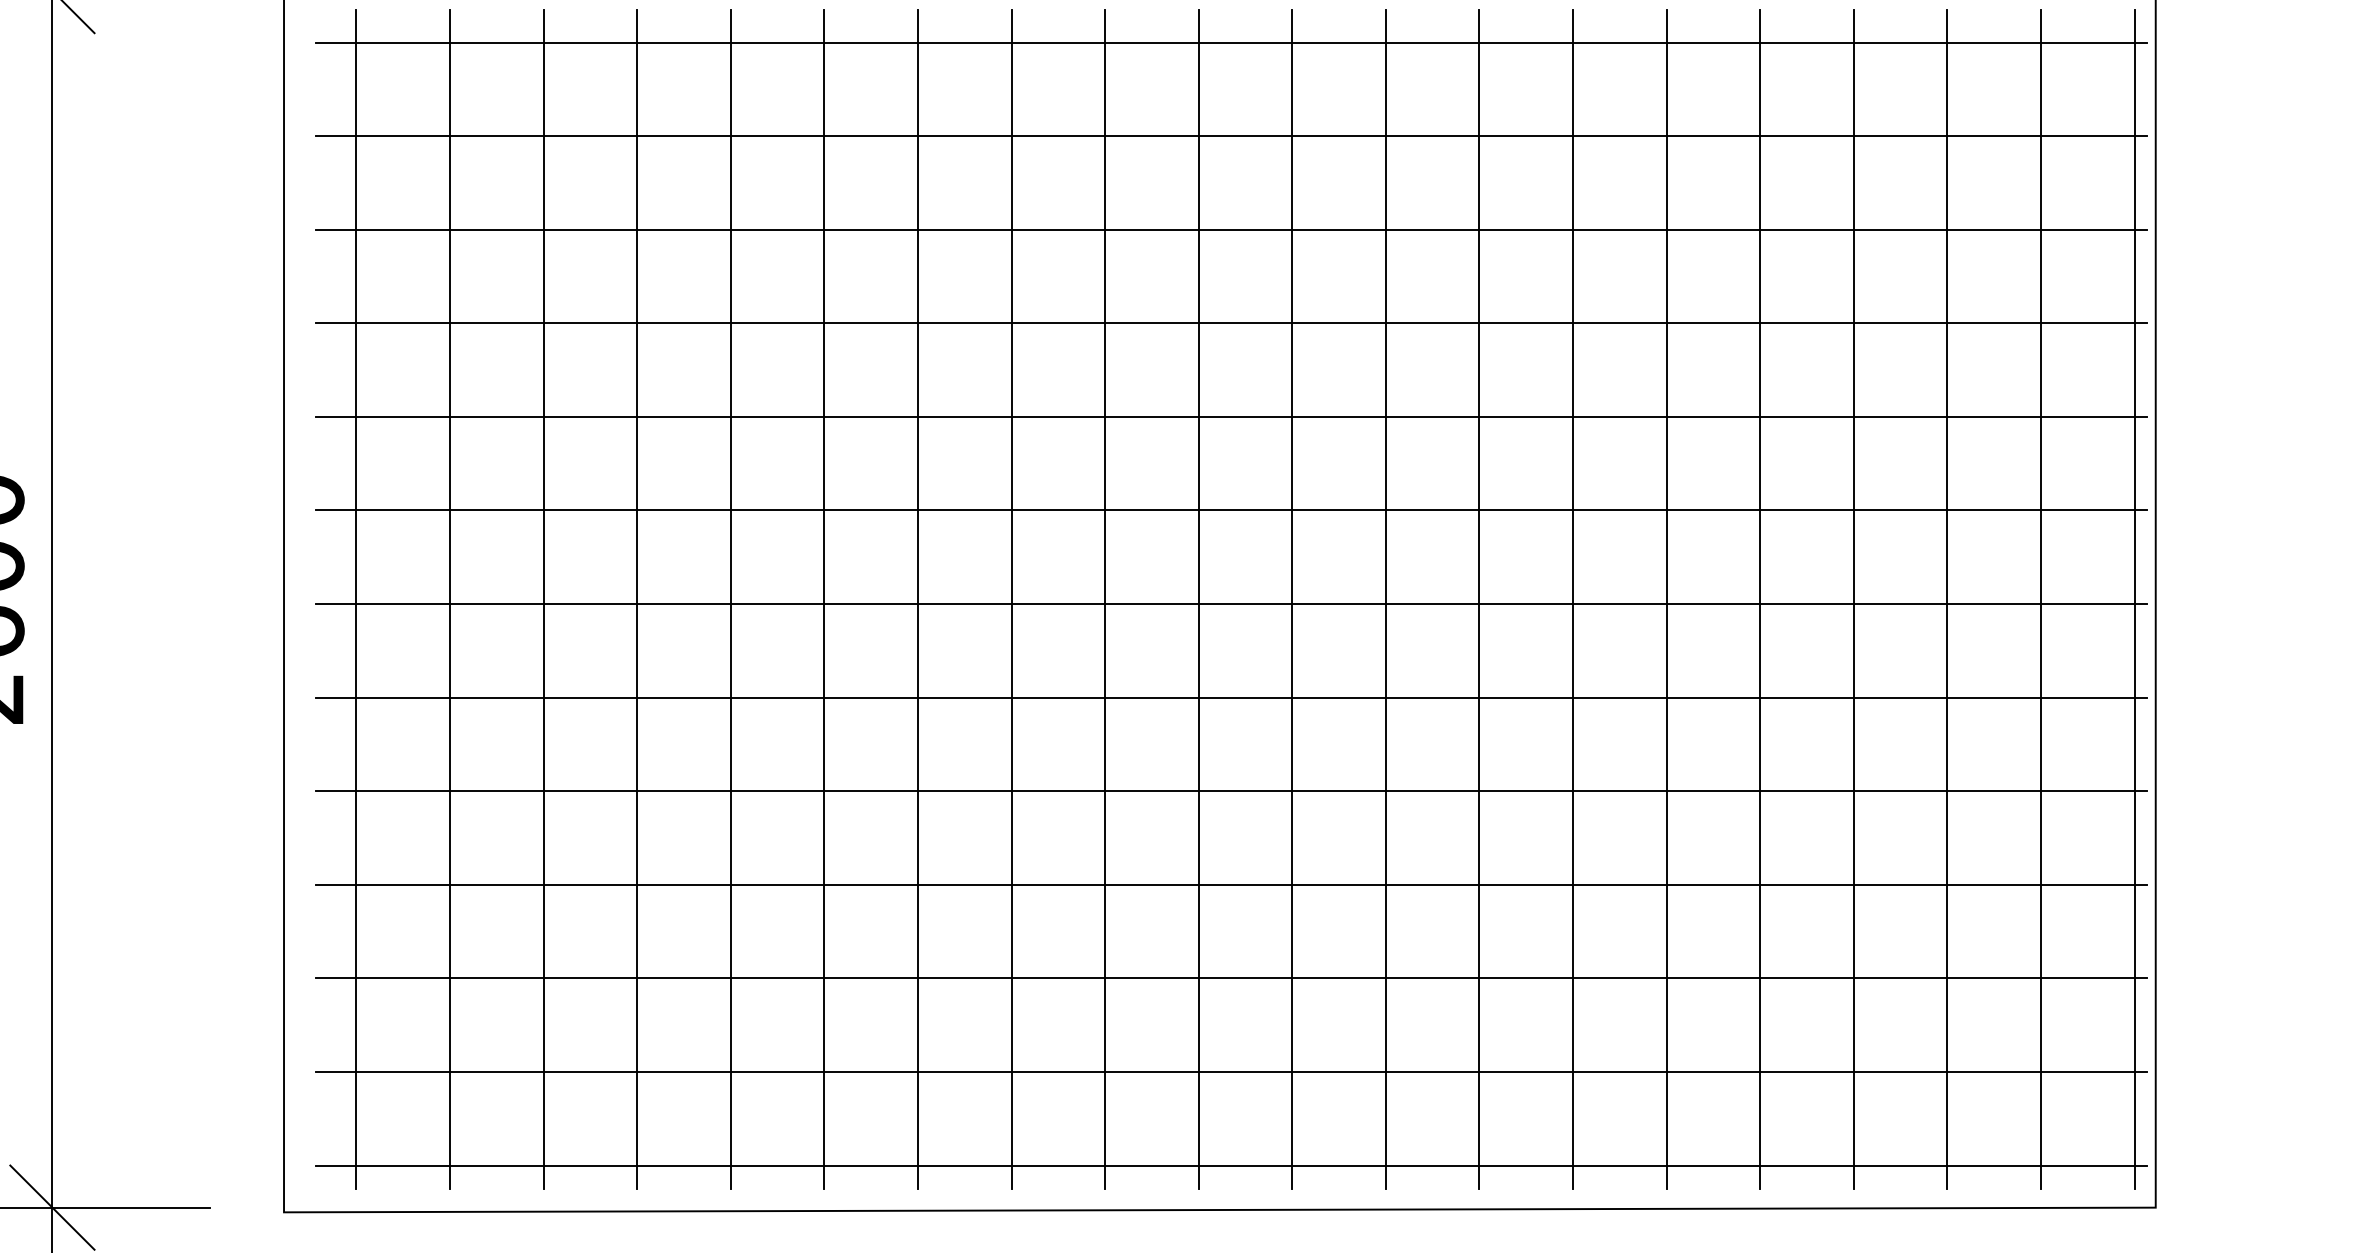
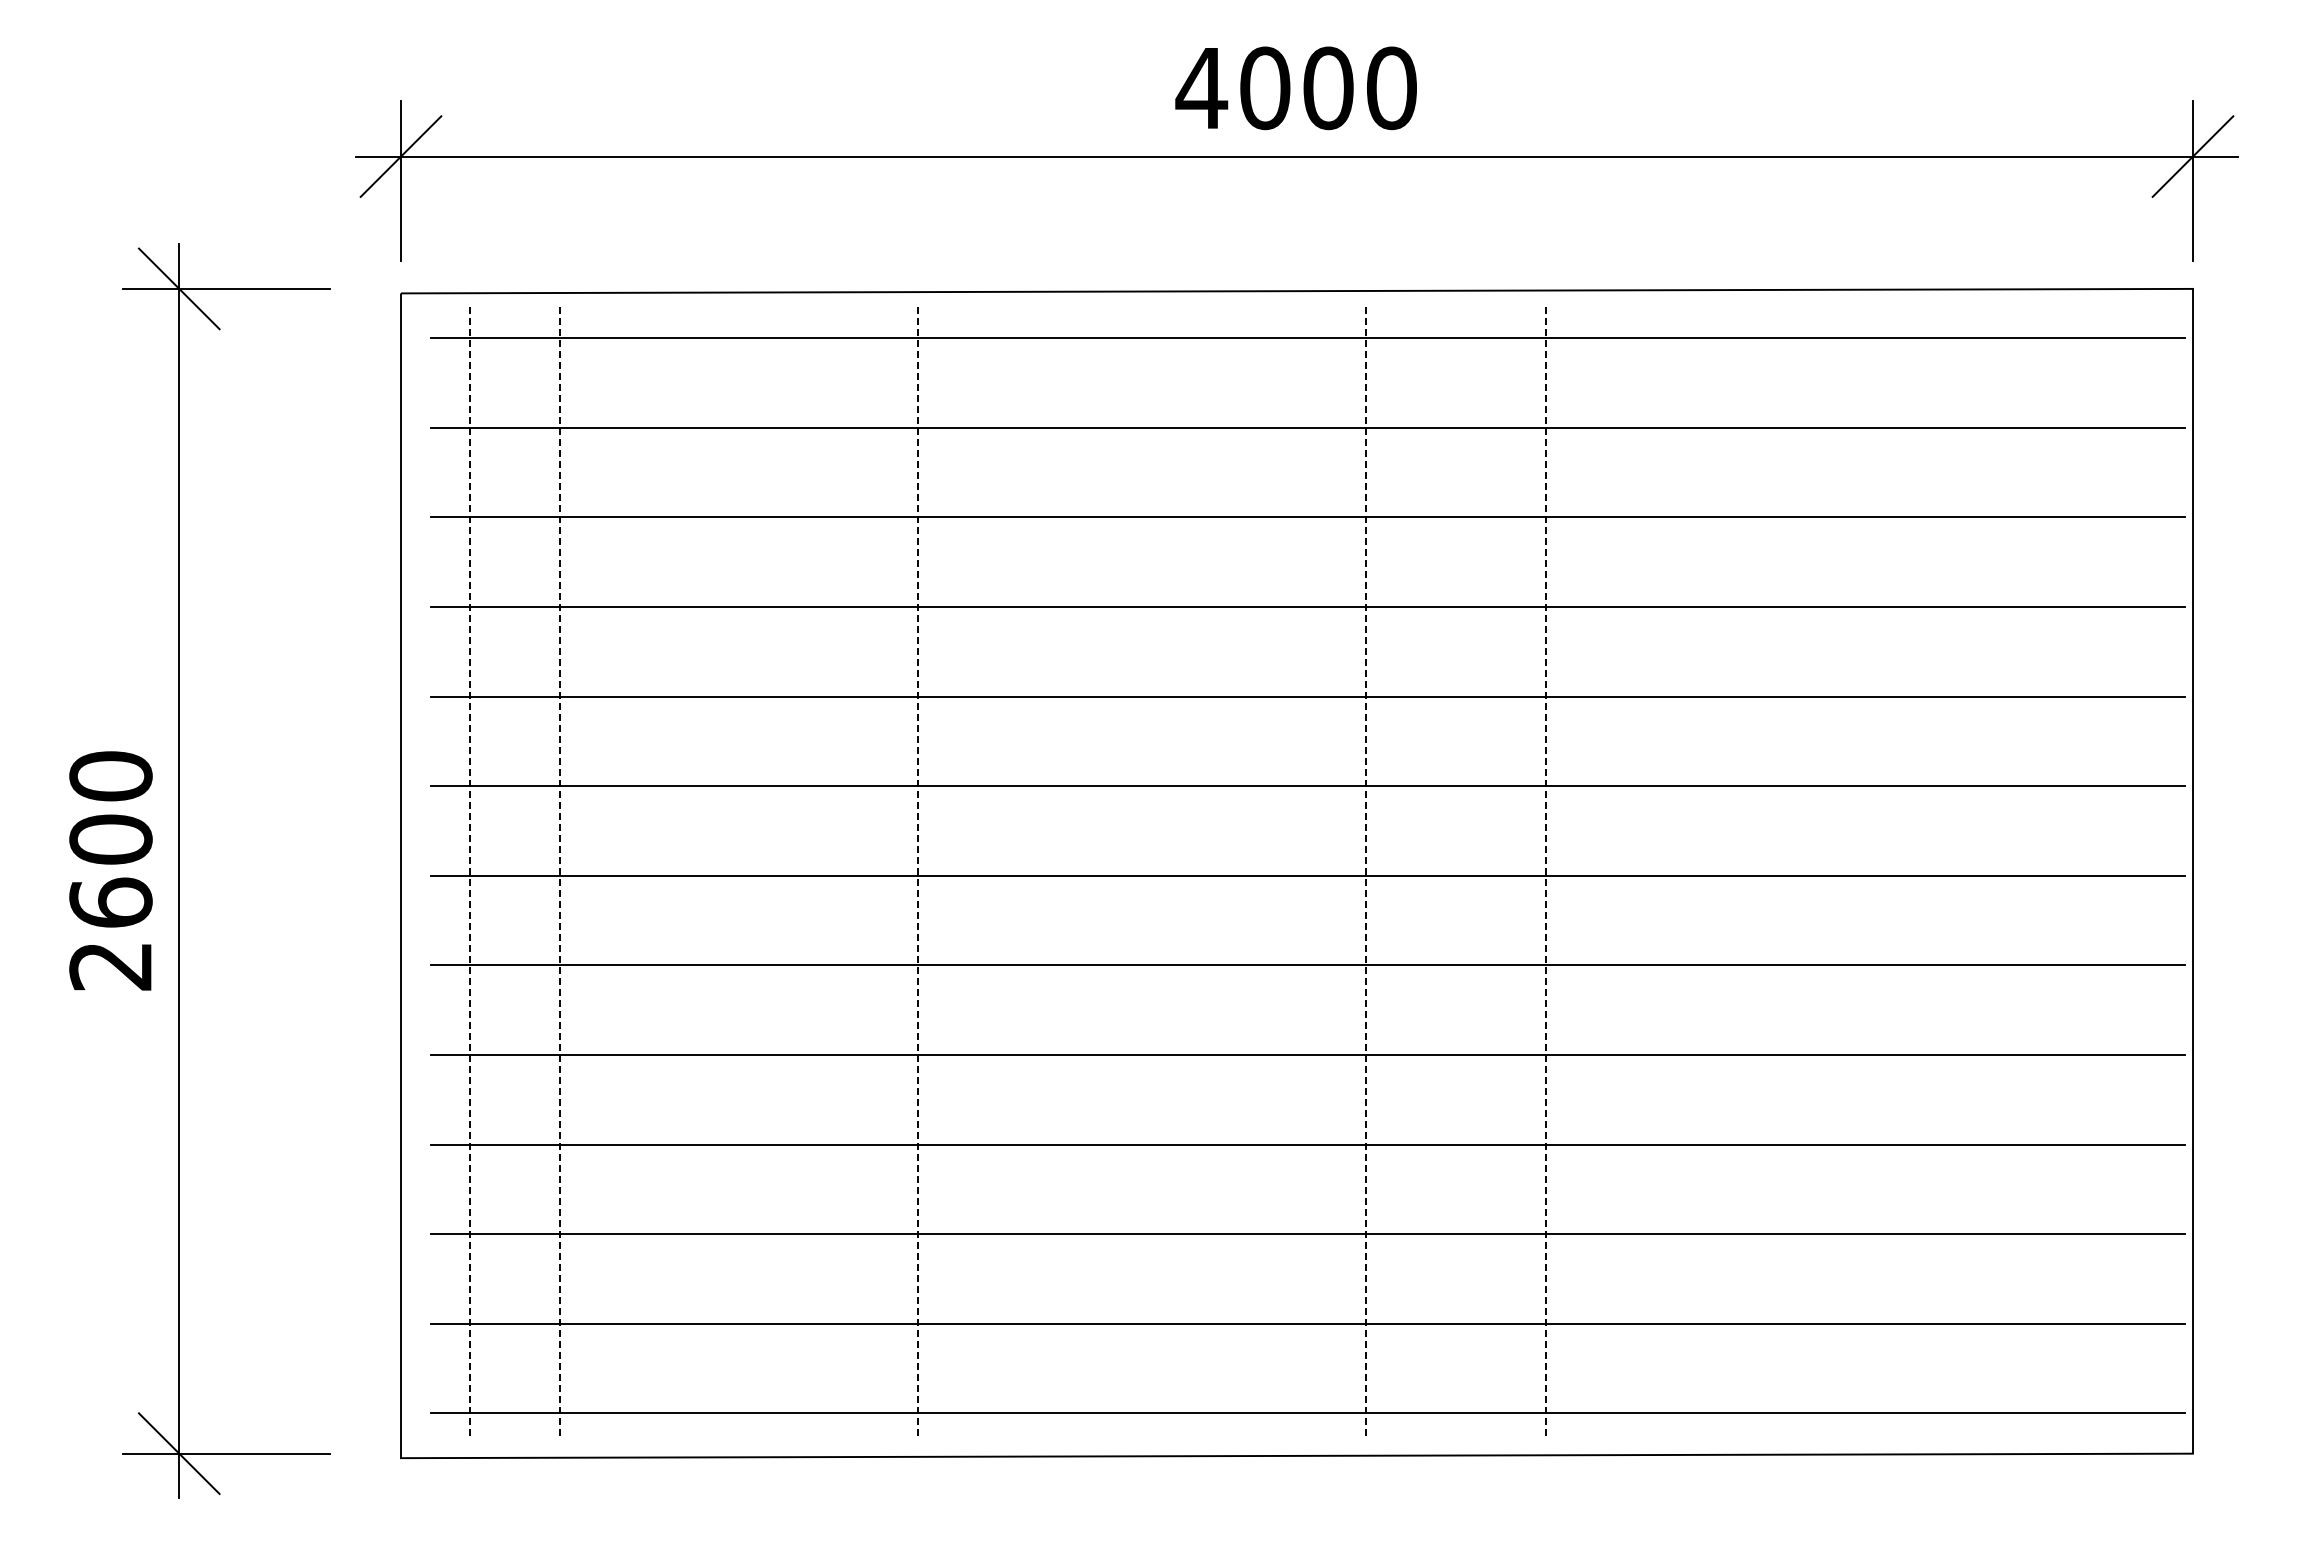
line: (356, 598) -> (470, 870), solid -> dashed
line: (449, 598) -> (559, 870), solid -> dashed
line: (543, 598) -> (649, 870), removed
line: (637, 598) -> (739, 870), removed
line: (730, 598) -> (828, 870), removed
line: (824, 598) -> (918, 870), solid -> dashed
line: (917, 598) -> (1007, 870), removed
line: (1011, 598) -> (1097, 870), removed
line: (1105, 598) -> (1187, 870), removed
line: (1198, 598) -> (1276, 870), removed
line: (1292, 598) -> (1366, 870), solid -> dashed
line: (1385, 598) -> (1455, 870), removed
line: (1479, 598) -> (1545, 870), solid -> dashed
line: (1573, 598) -> (1635, 870), removed
line: (1666, 598) -> (1724, 870), removed
line: (1760, 598) -> (1814, 870), removed
line: (1853, 598) -> (1903, 870), removed
line: (1947, 598) -> (1993, 870), removed
line: (2041, 598) -> (2083, 870), removed
line: (2134, 598) -> (2172, 870), removed

